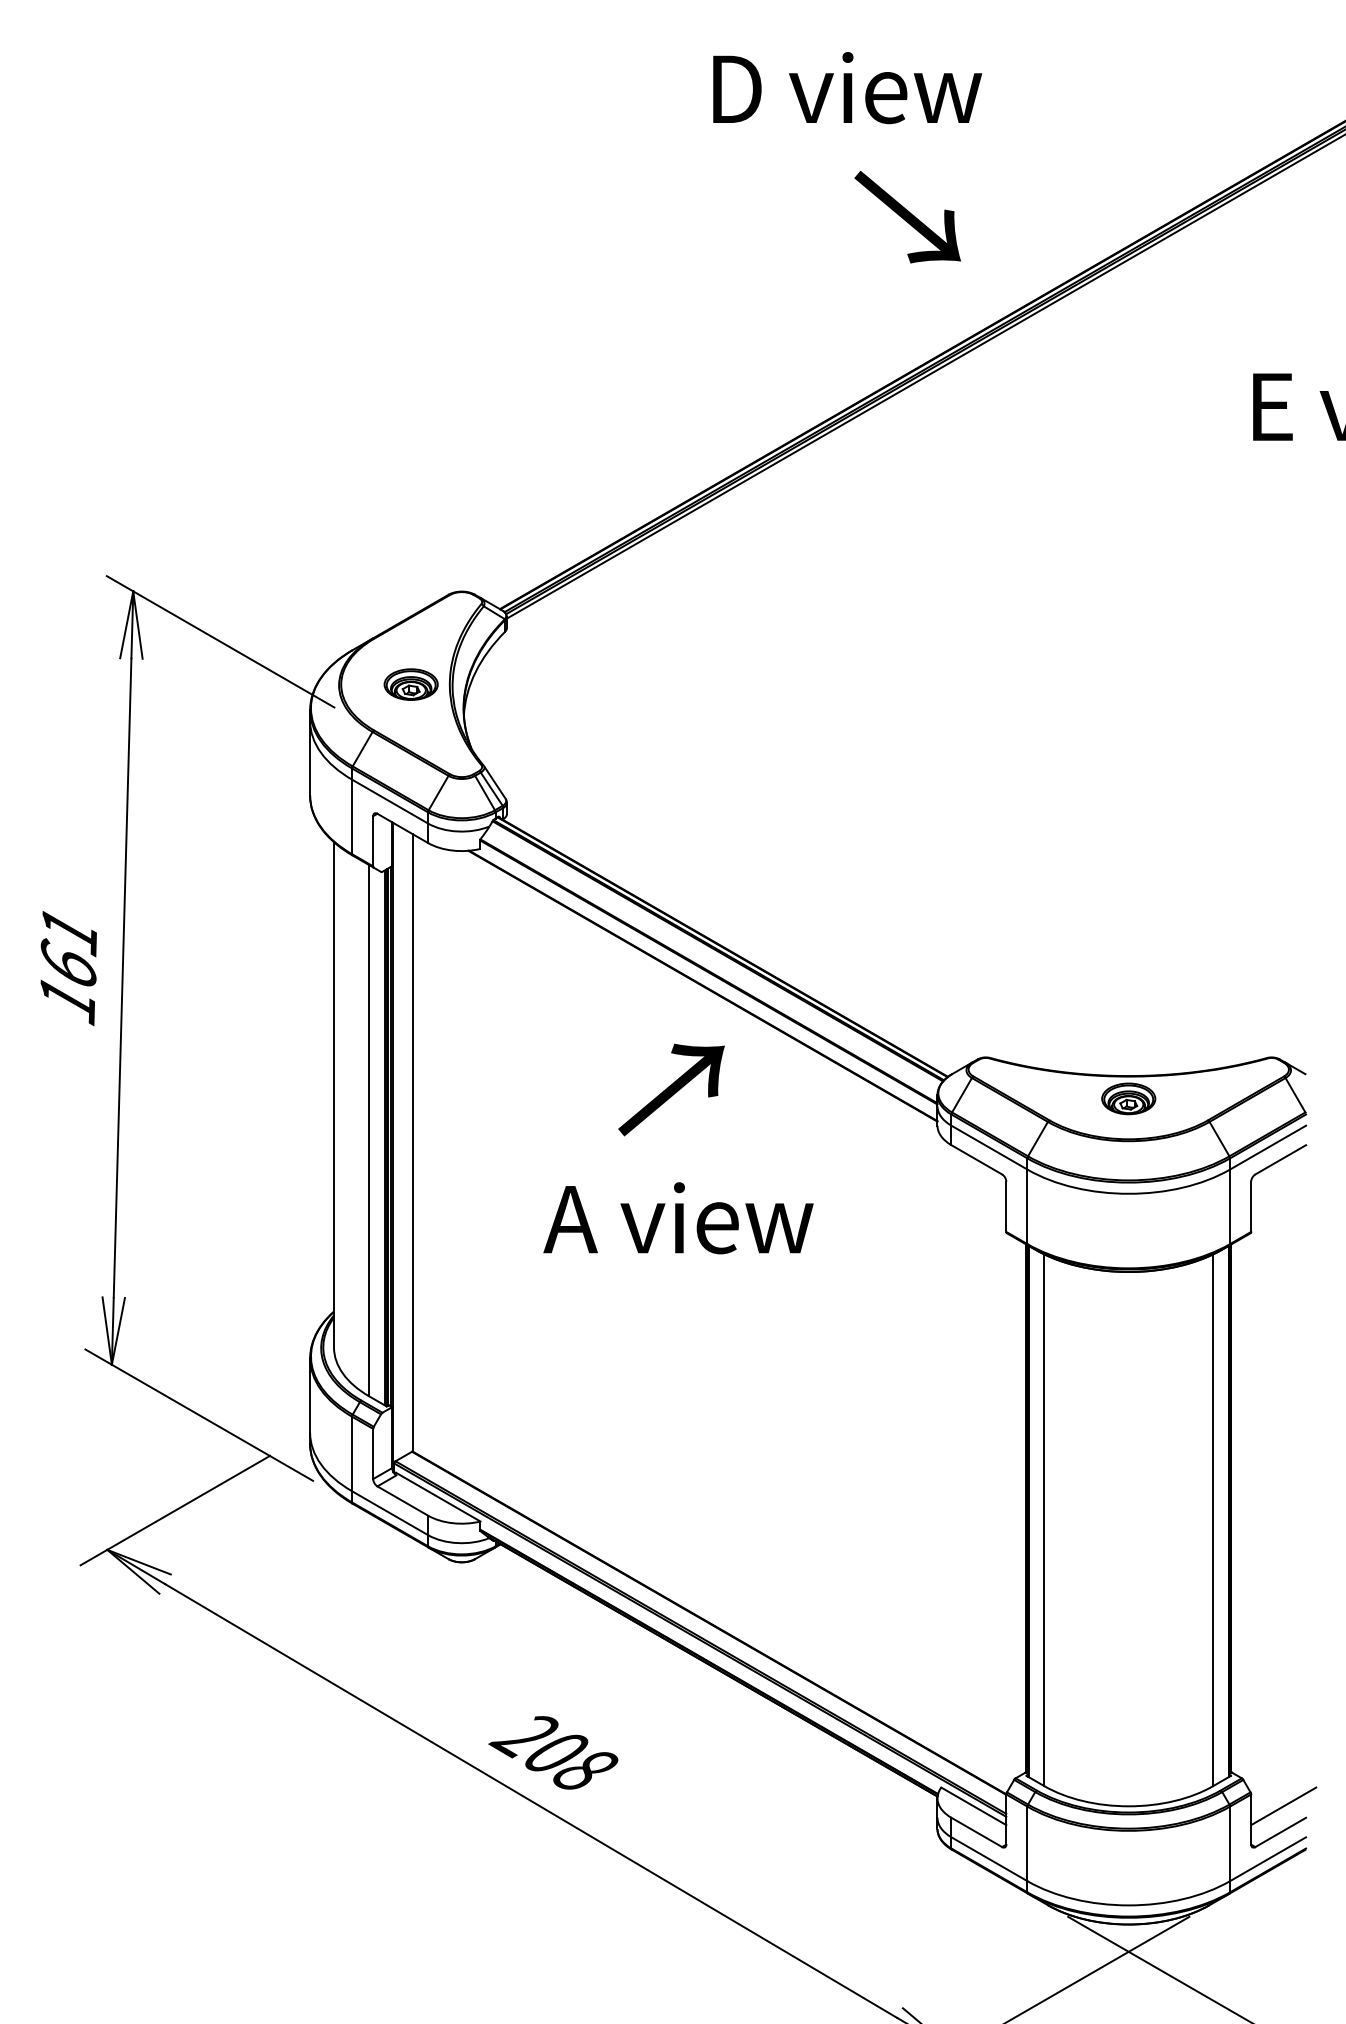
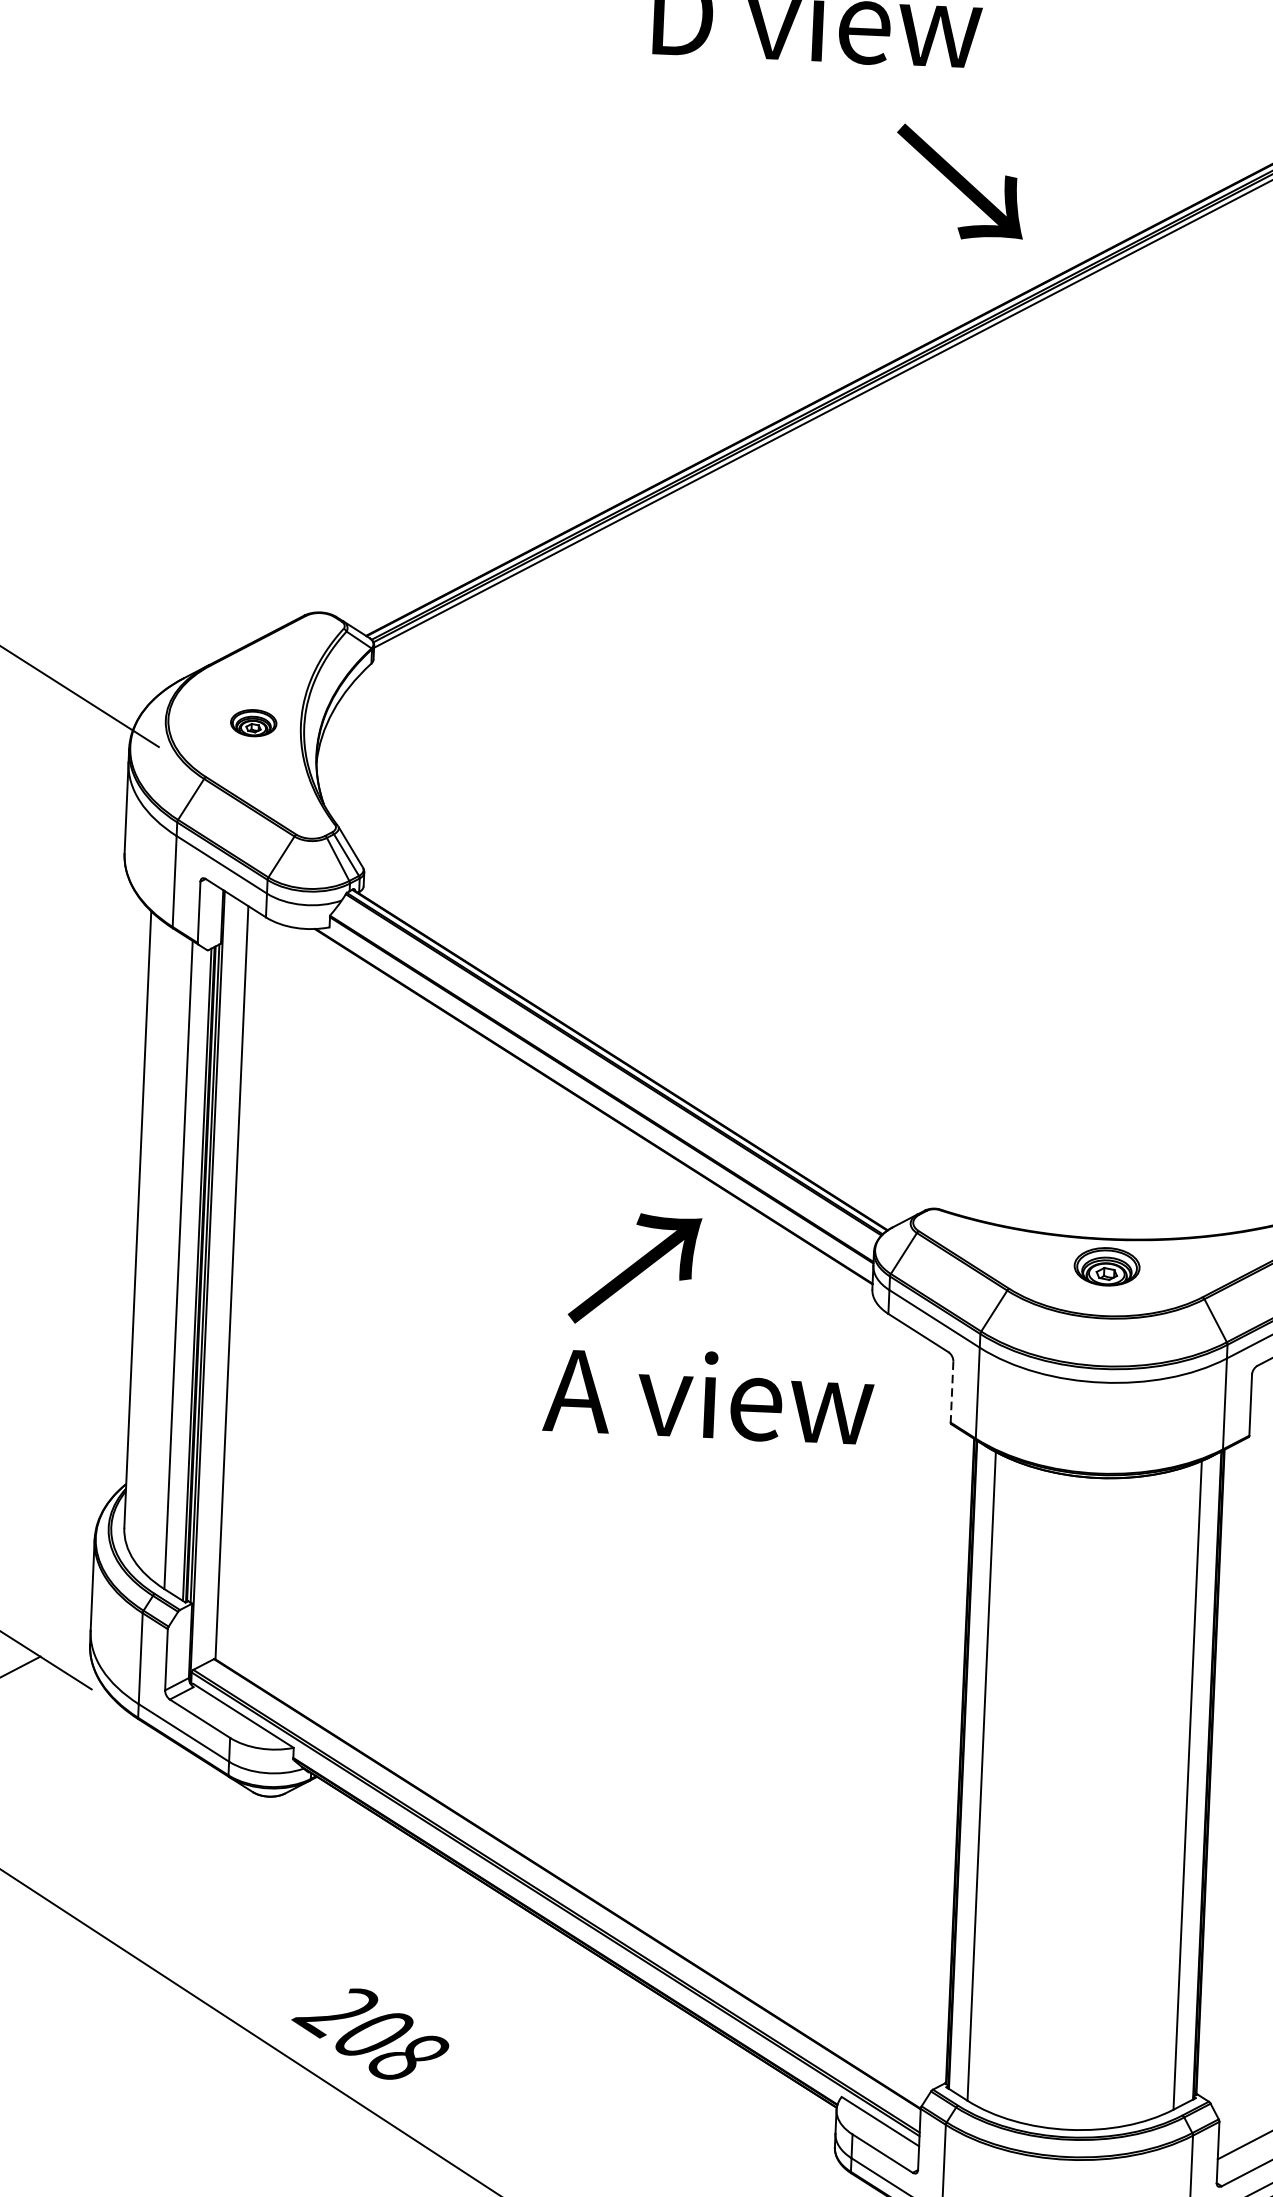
text: (907, 216) -> (959, 181), moved
part: (410, 684) -> (252, 723), size x0.7
text: (671, 1089) -> (634, 1268), moved
line: (1006, 1207) -> (952, 1392), solid -> dashed
text: (678, 1218) -> (708, 1395), moved

